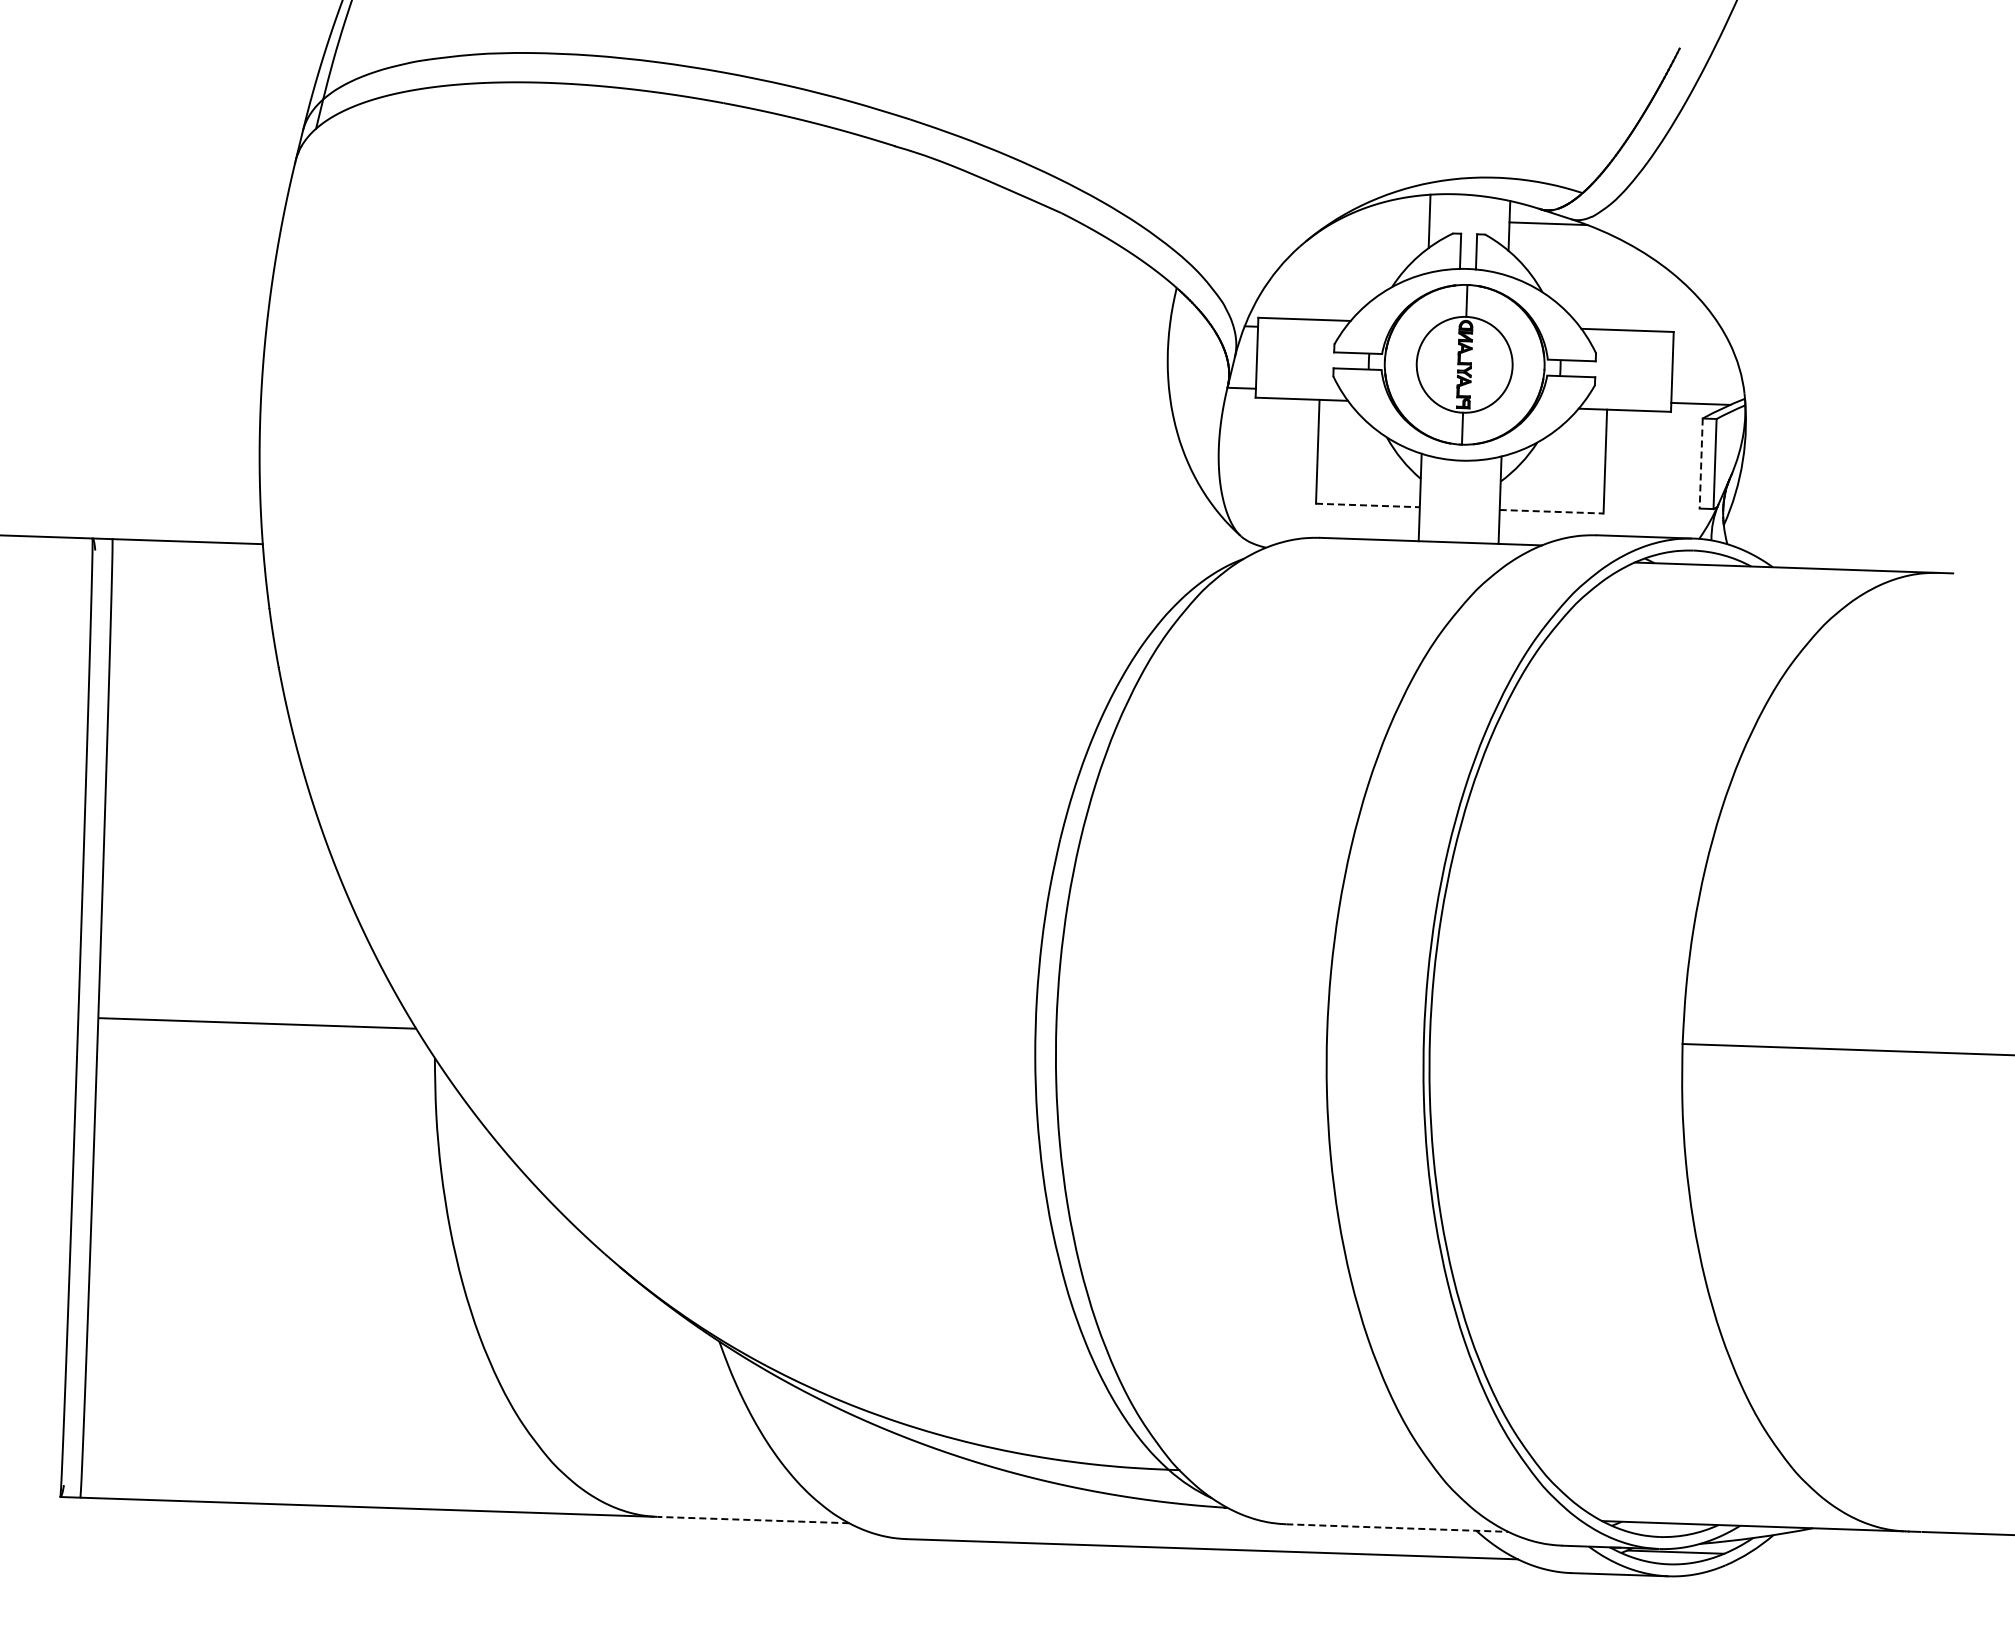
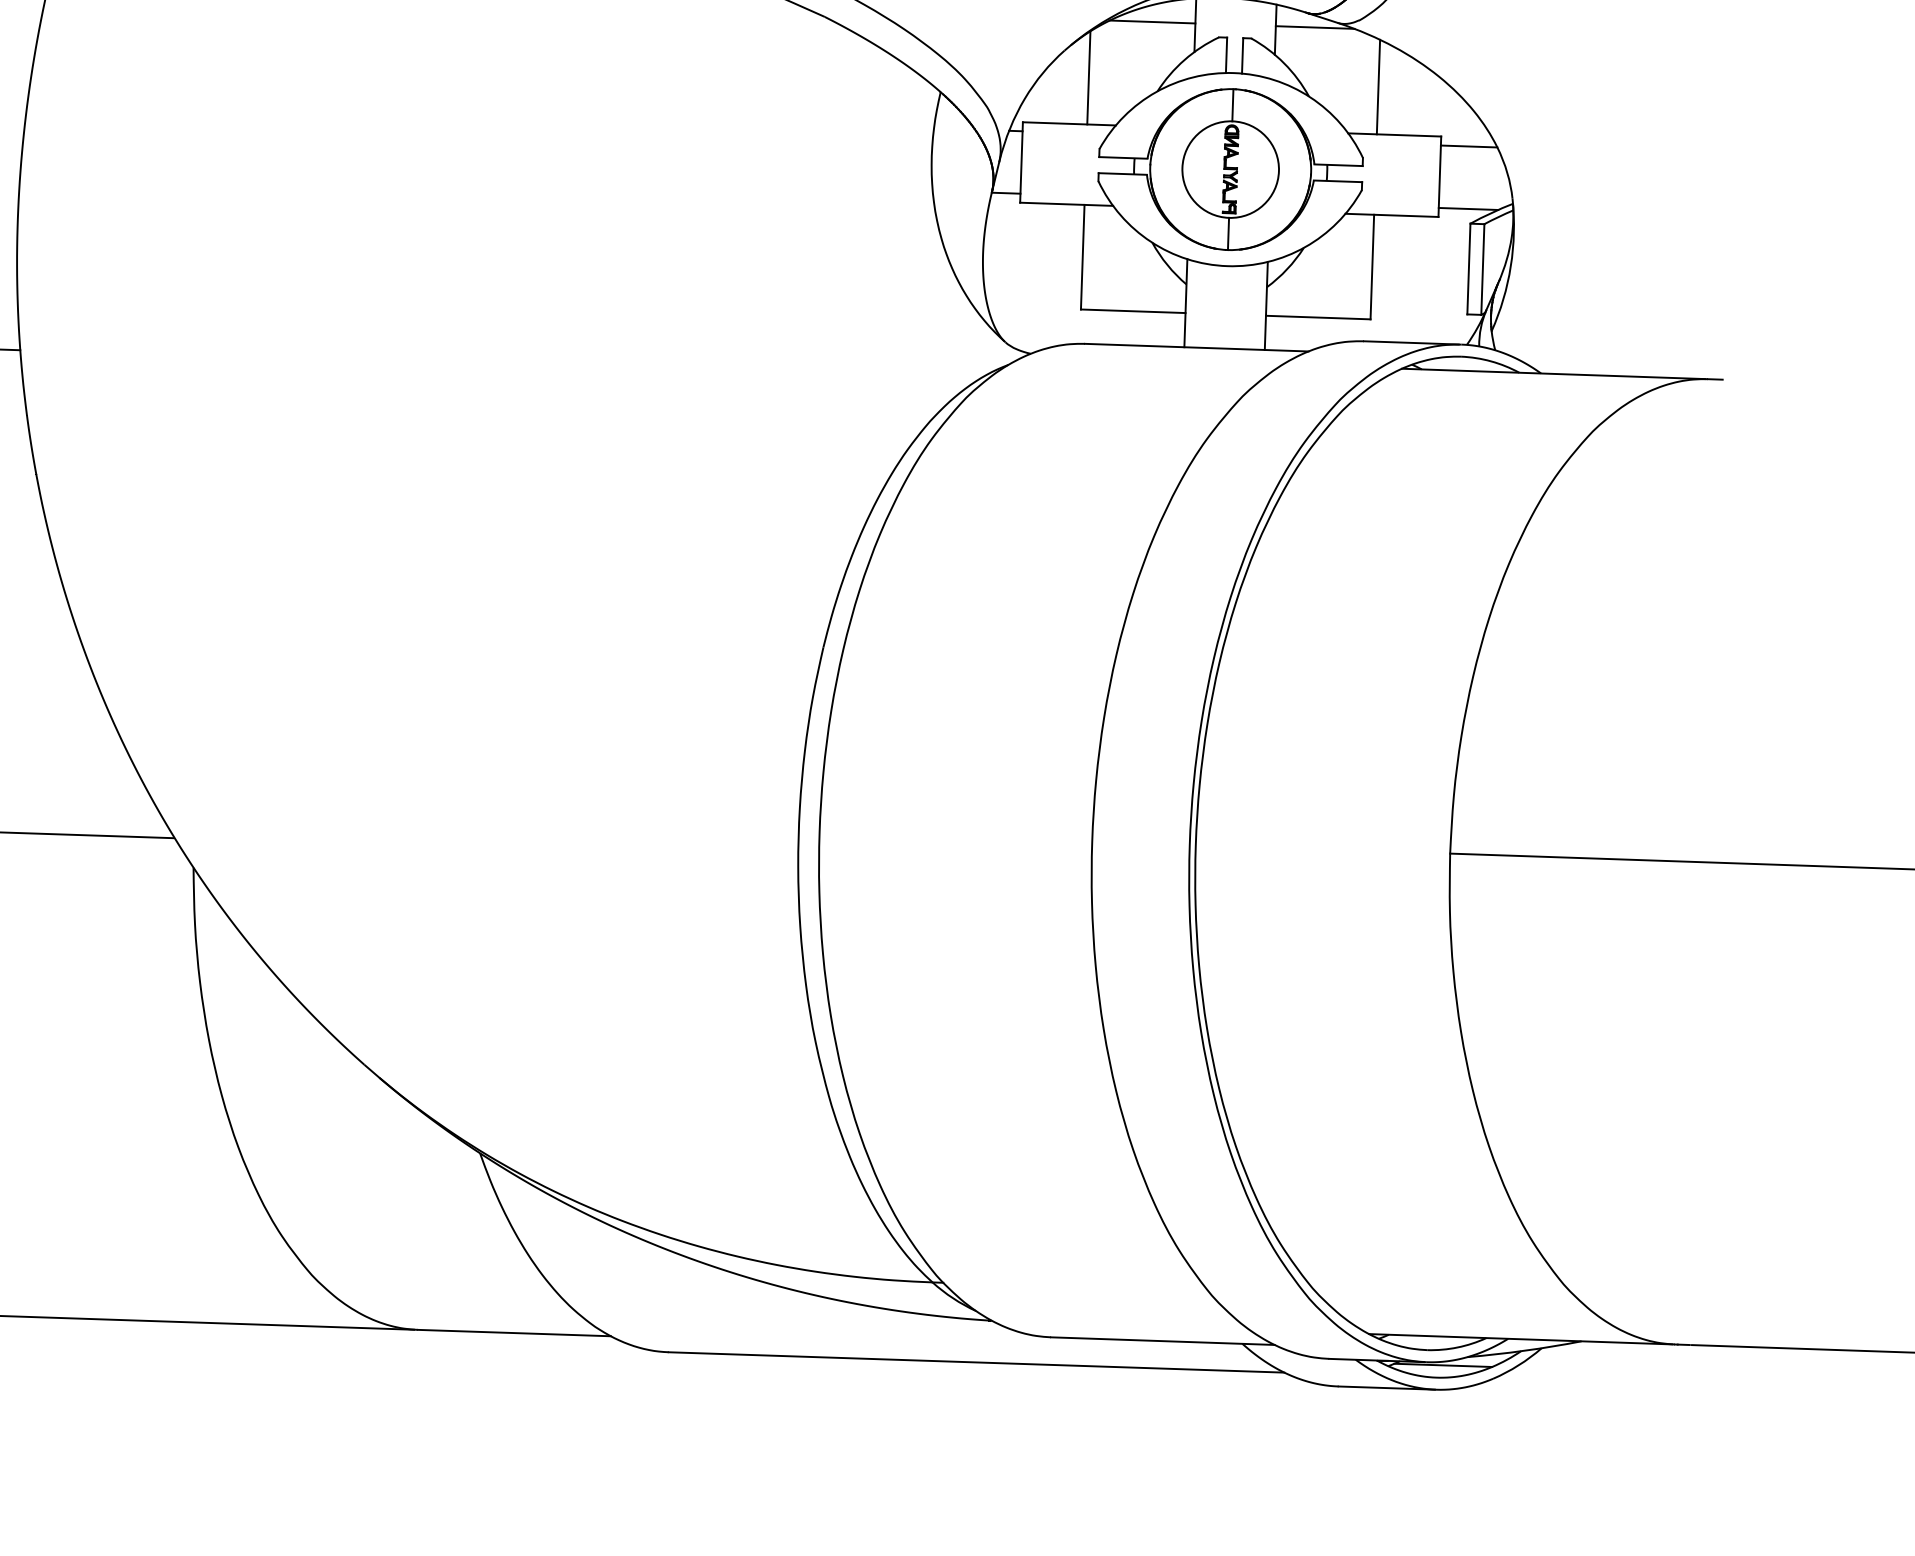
line: (1386, 217) -> (1151, 21), added
line: (1323, 273) -> (1088, 77), added
line: (1611, 282) -> (1378, 86), added
line: (1701, 341) -> (1469, 146), added
line: (1701, 464) -> (1469, 269), dashed -> solid
line: (1367, 505) -> (1132, 311), dashed -> solid
line: (1551, 511) -> (1318, 317), dashed -> solid
line: (753, 1520) -> (514, 1333), dashed -> solid
line: (1397, 1528) -> (1163, 1341), dashed -> solid

